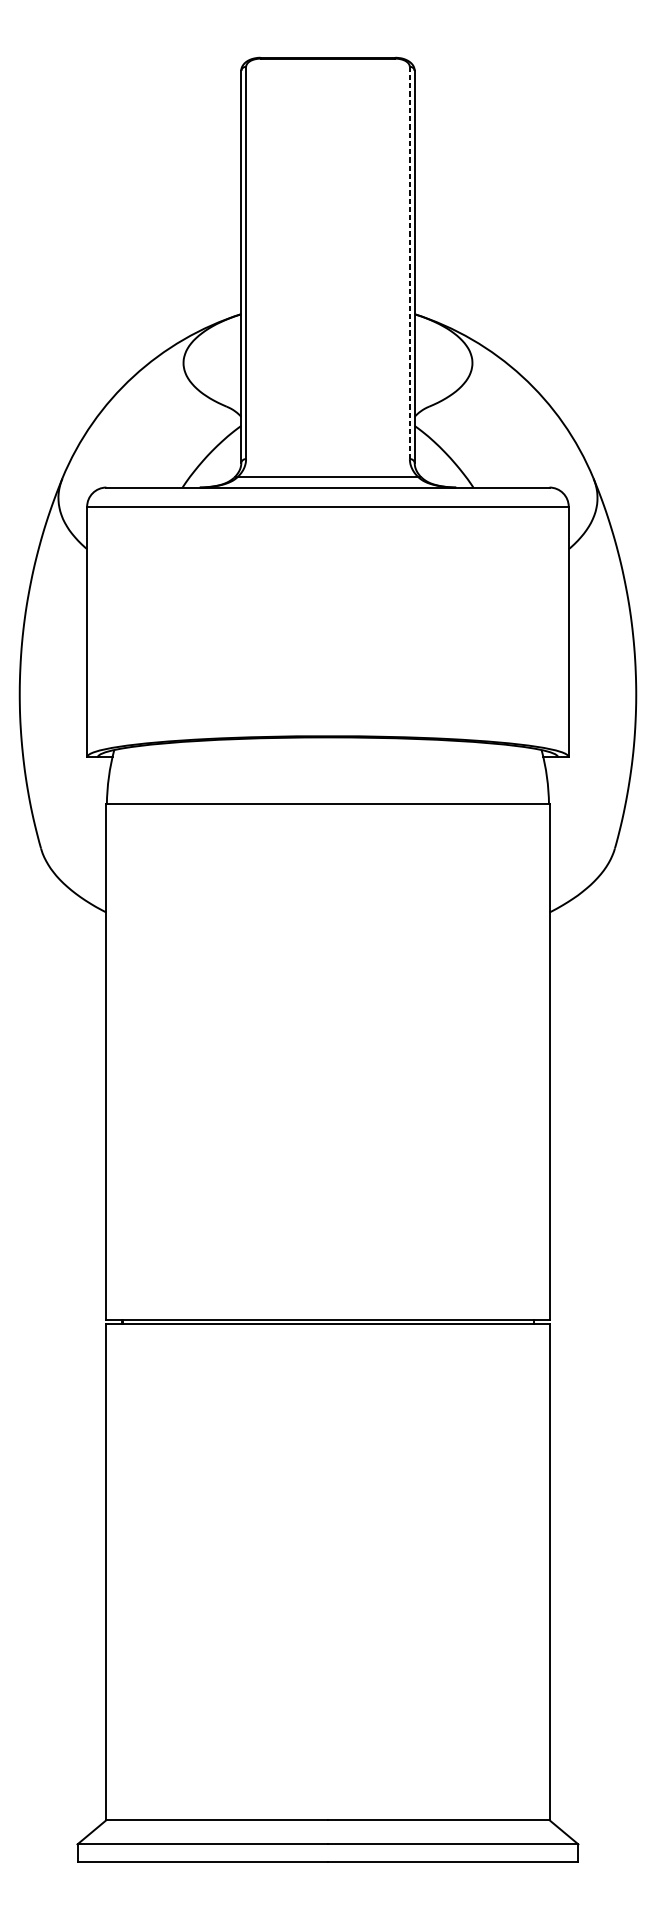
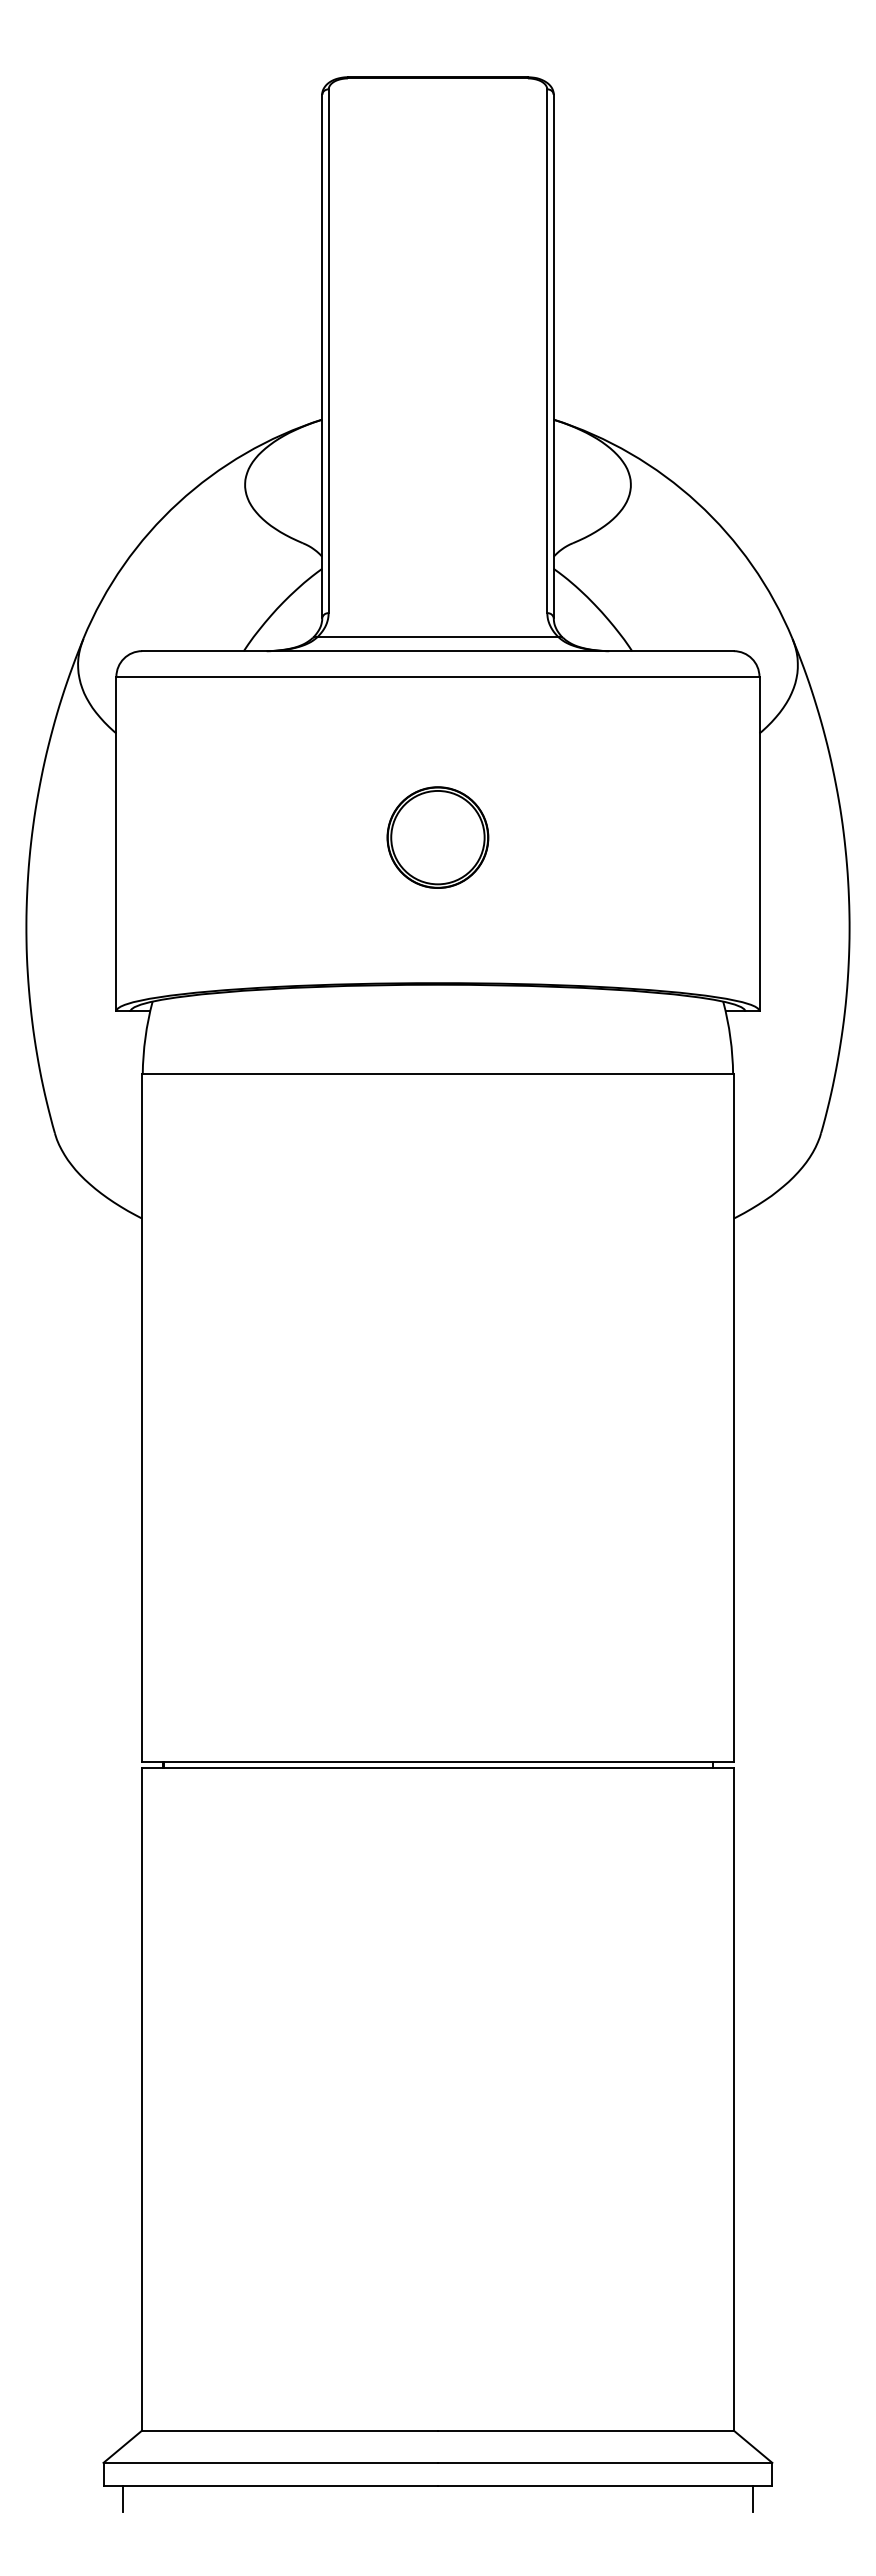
line: (410, 263) -> (547, 351), dashed -> solid
part: (327, 627) -> (437, 837), added
line: (91, 1871) -> (122, 2498), added
line: (564, 1871) -> (753, 2498), added

